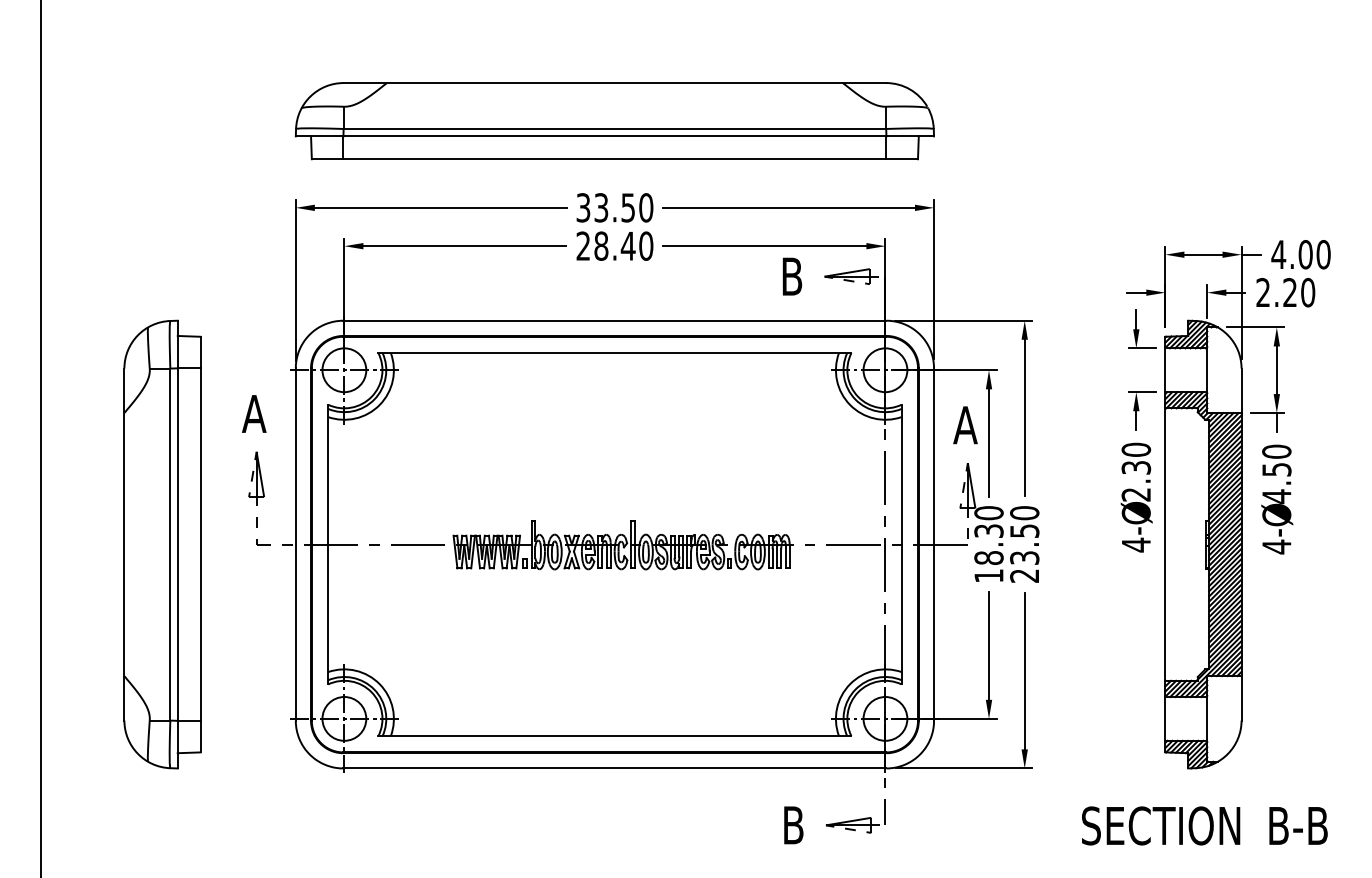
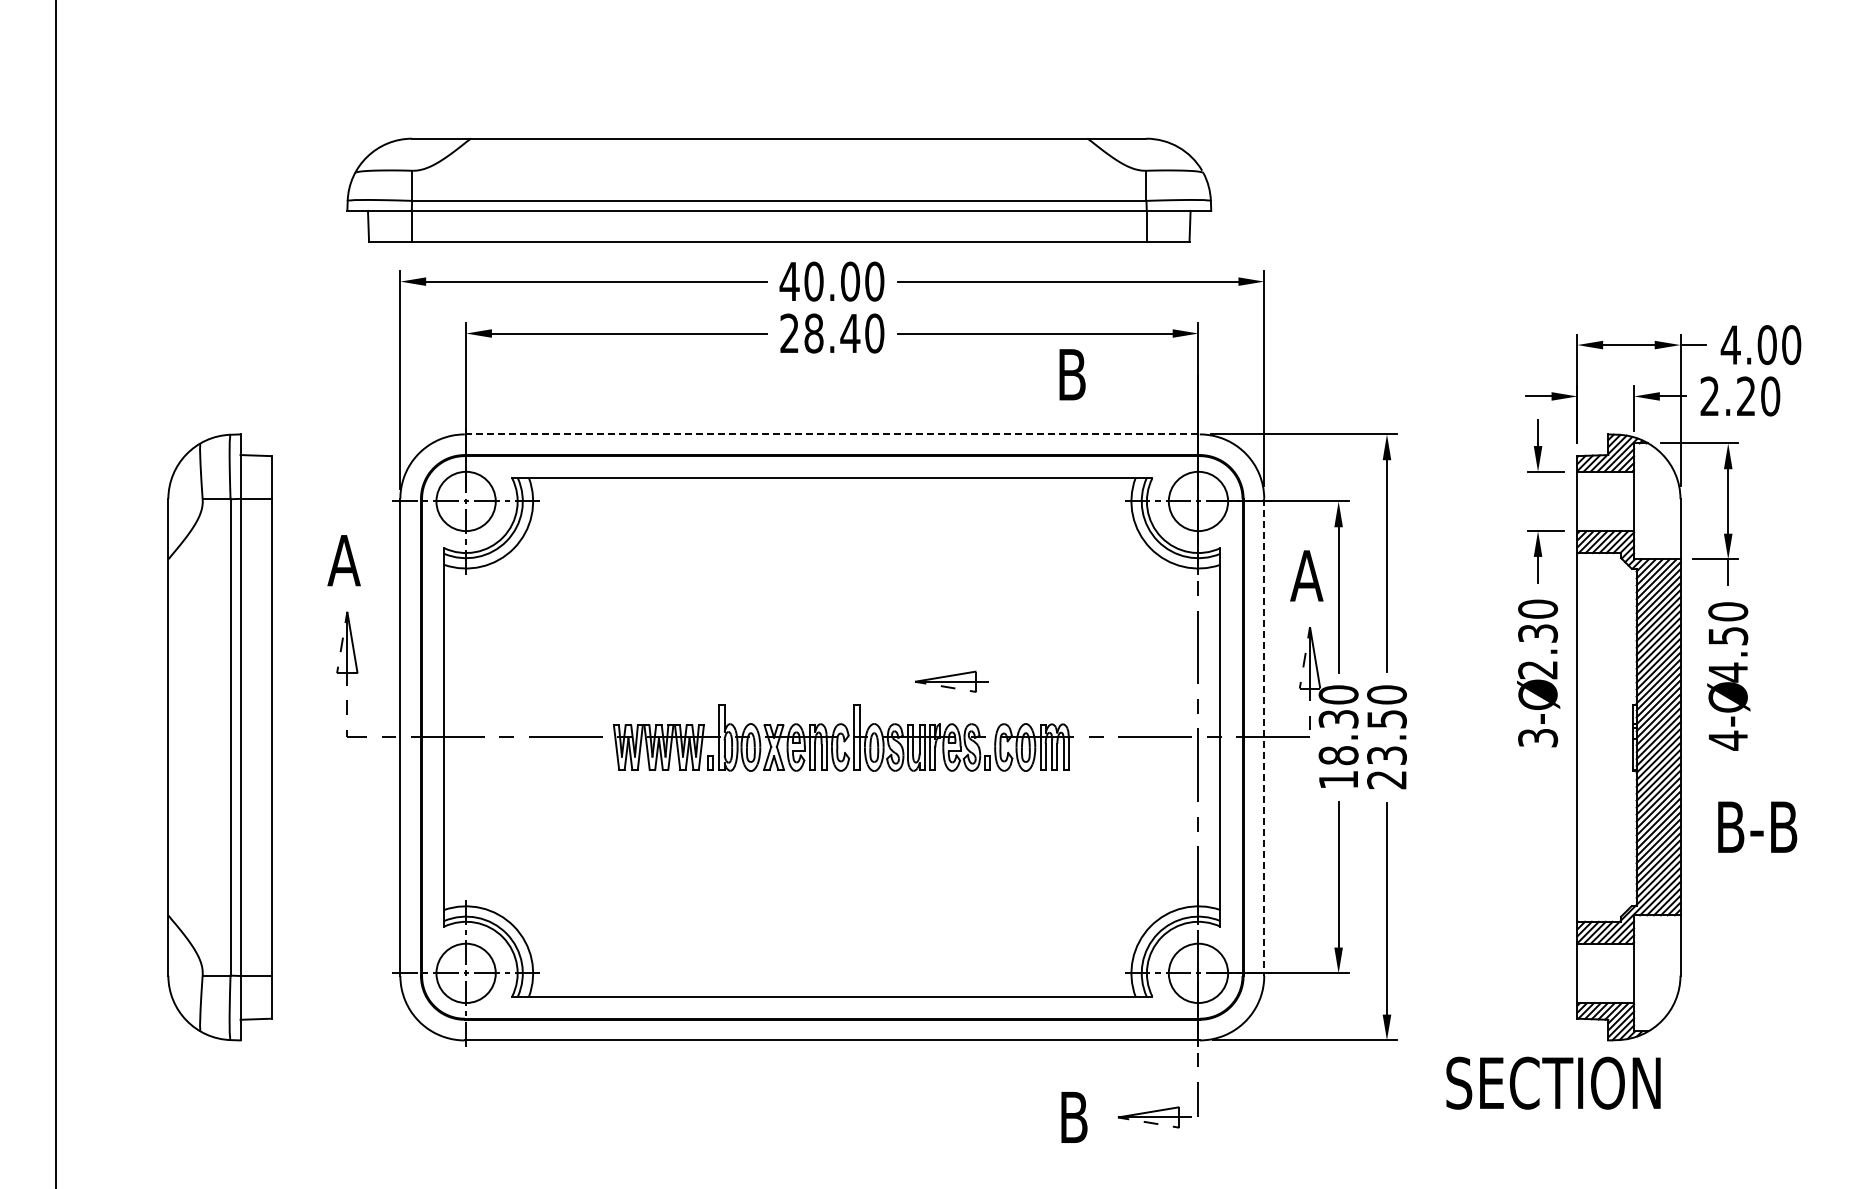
part: (615, 120) -> (779, 189), moved
text: (605, 207) -> (819, 281), 33.50 -> 40.00
part: (851, 276) -> (951, 681), moved
line: (615, 320) -> (832, 434), solid -> dashed
line: (934, 544) -> (1264, 737), solid -> dashed
text: (1136, 545) -> (1538, 738), 4- -> 3-
text: (1161, 825) -> (1553, 1082), moved
text: (1298, 825) -> (1757, 826), moved

